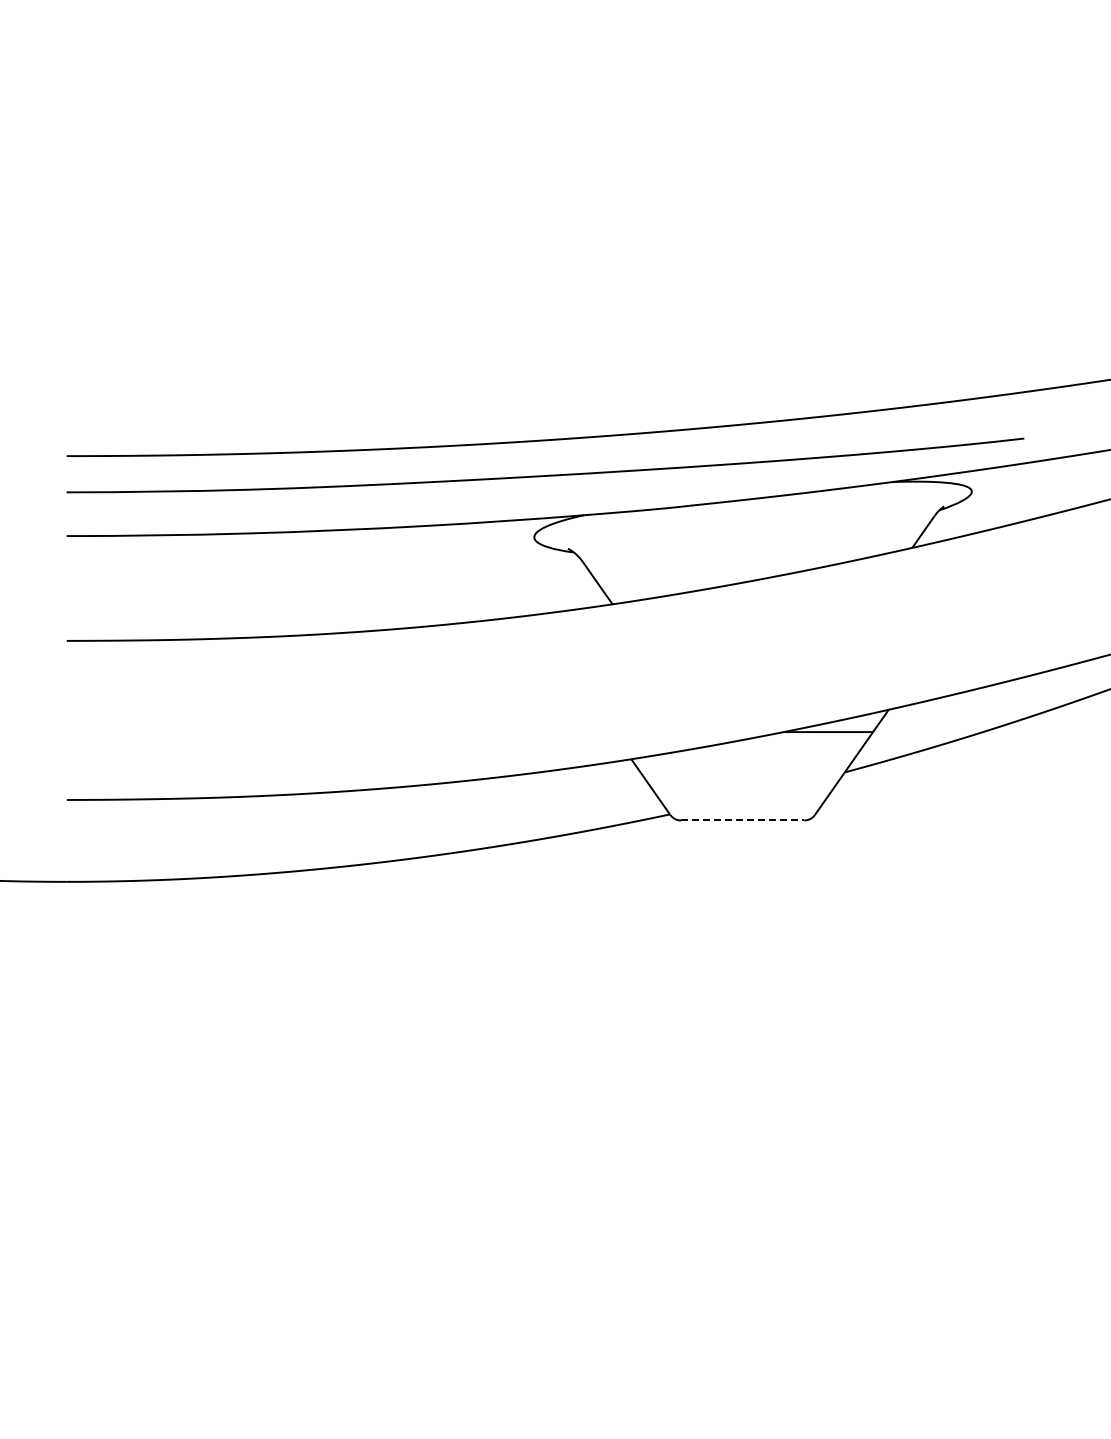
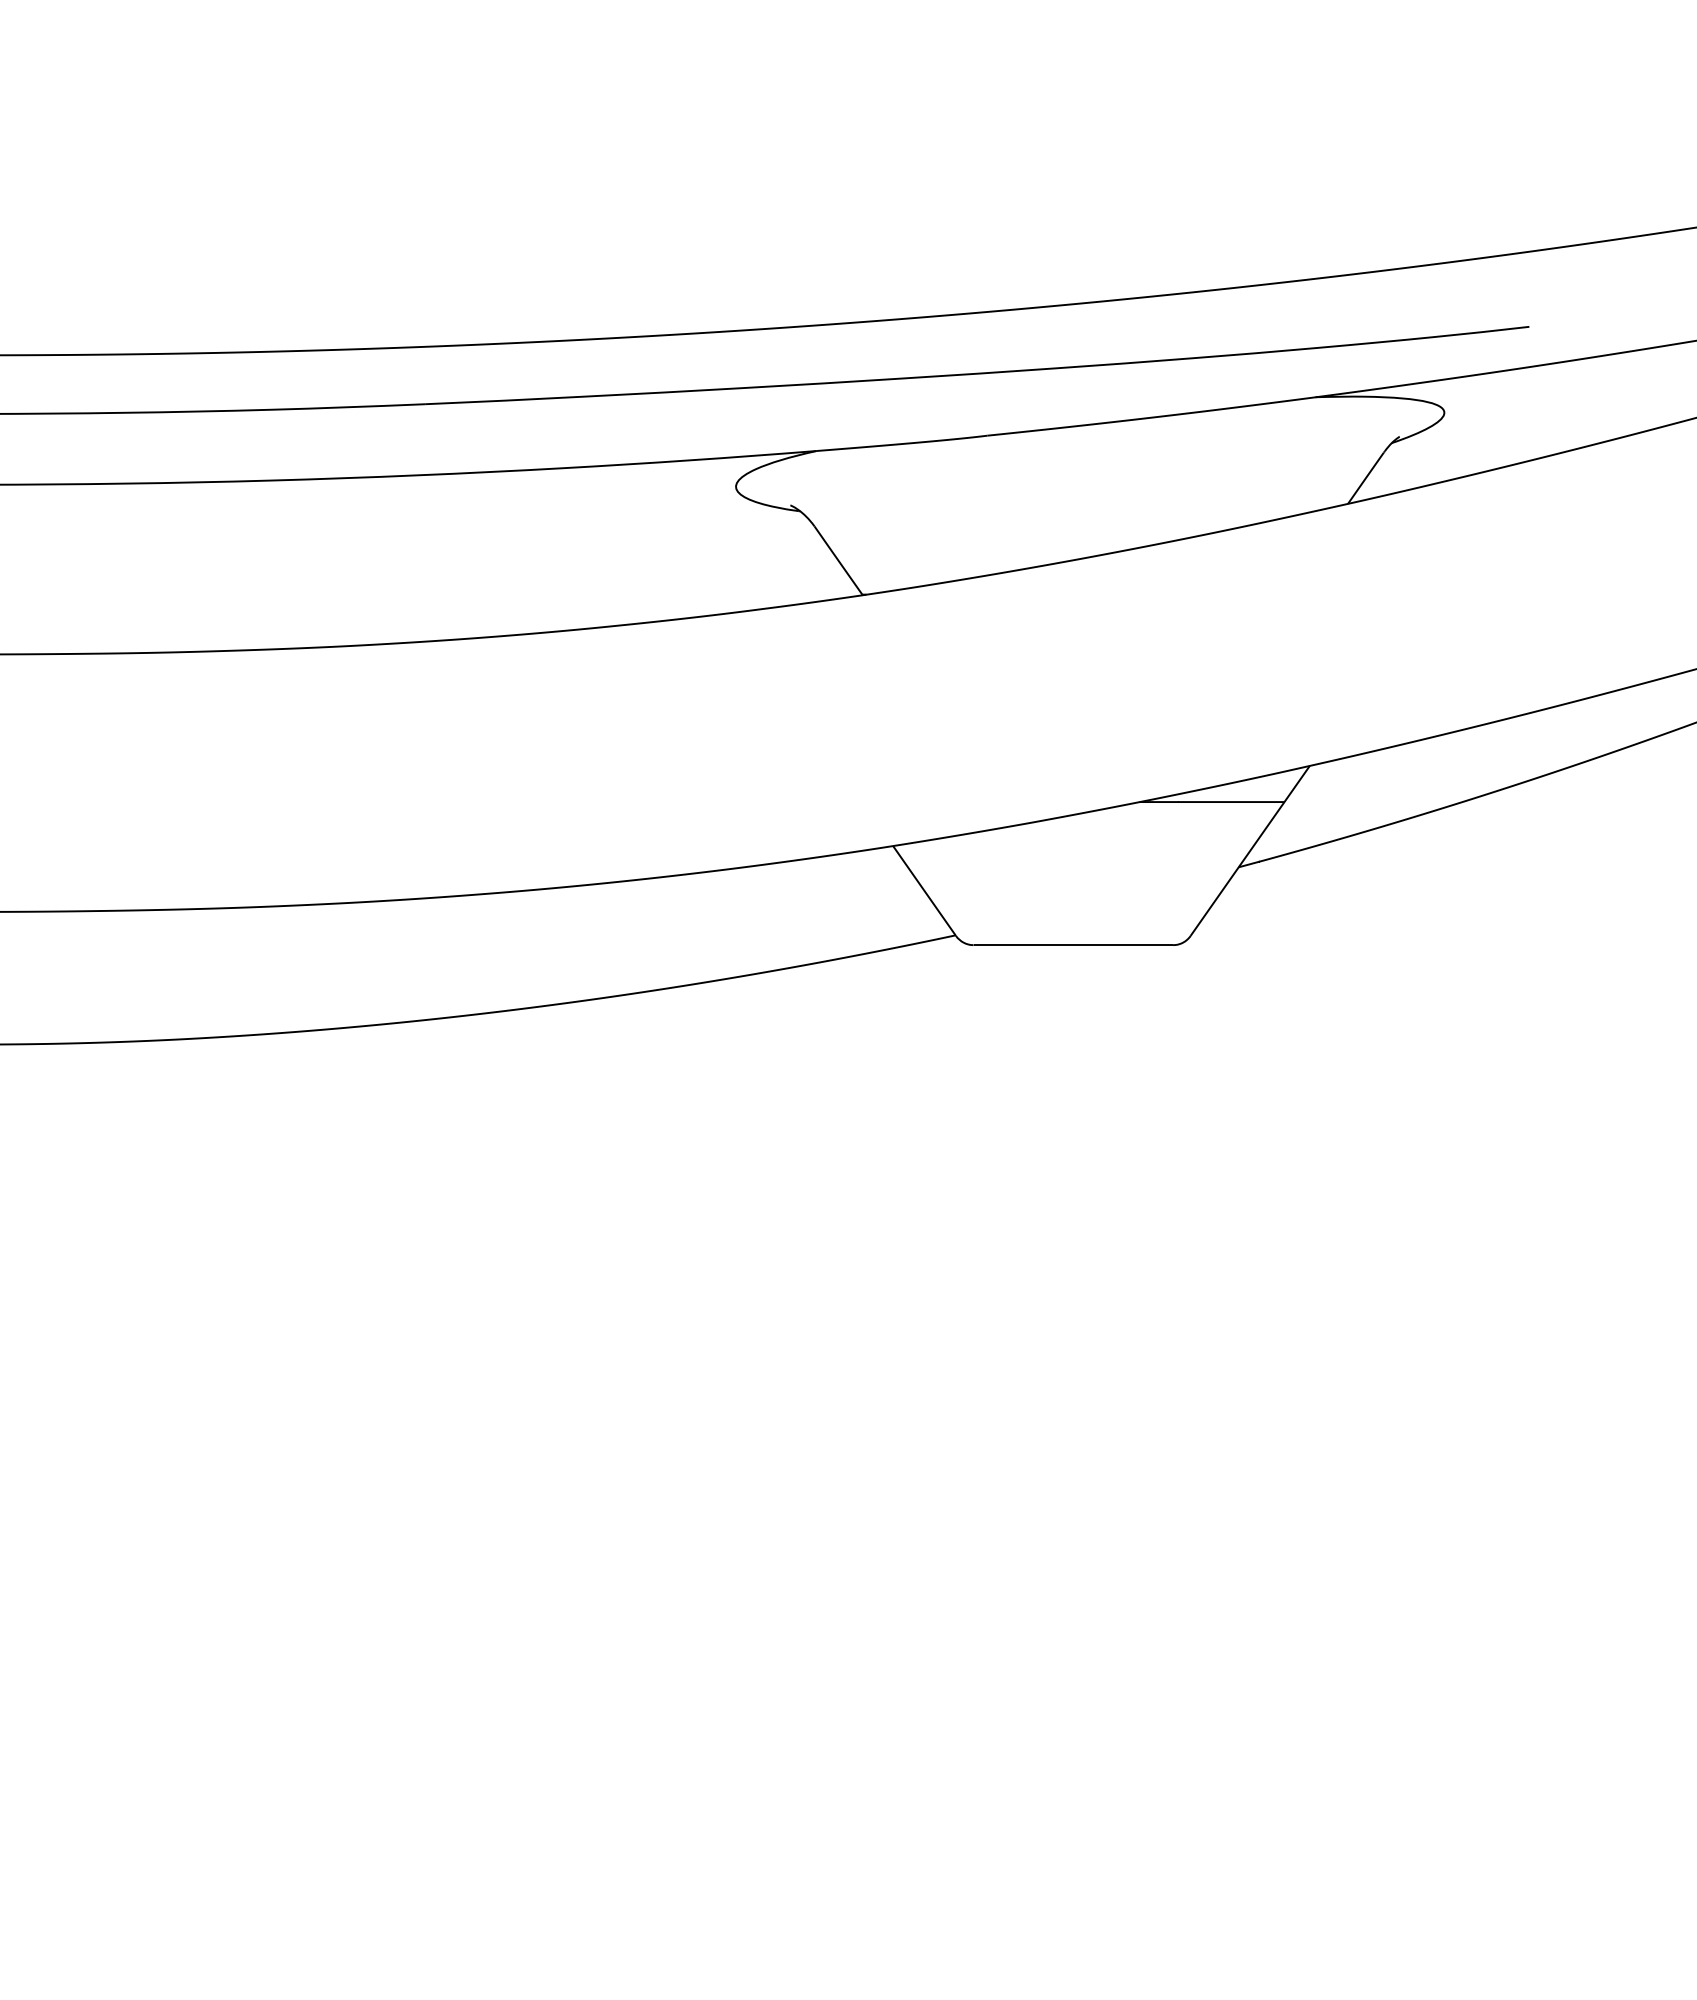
line: (742, 820) -> (1073, 945), dashed -> solid

